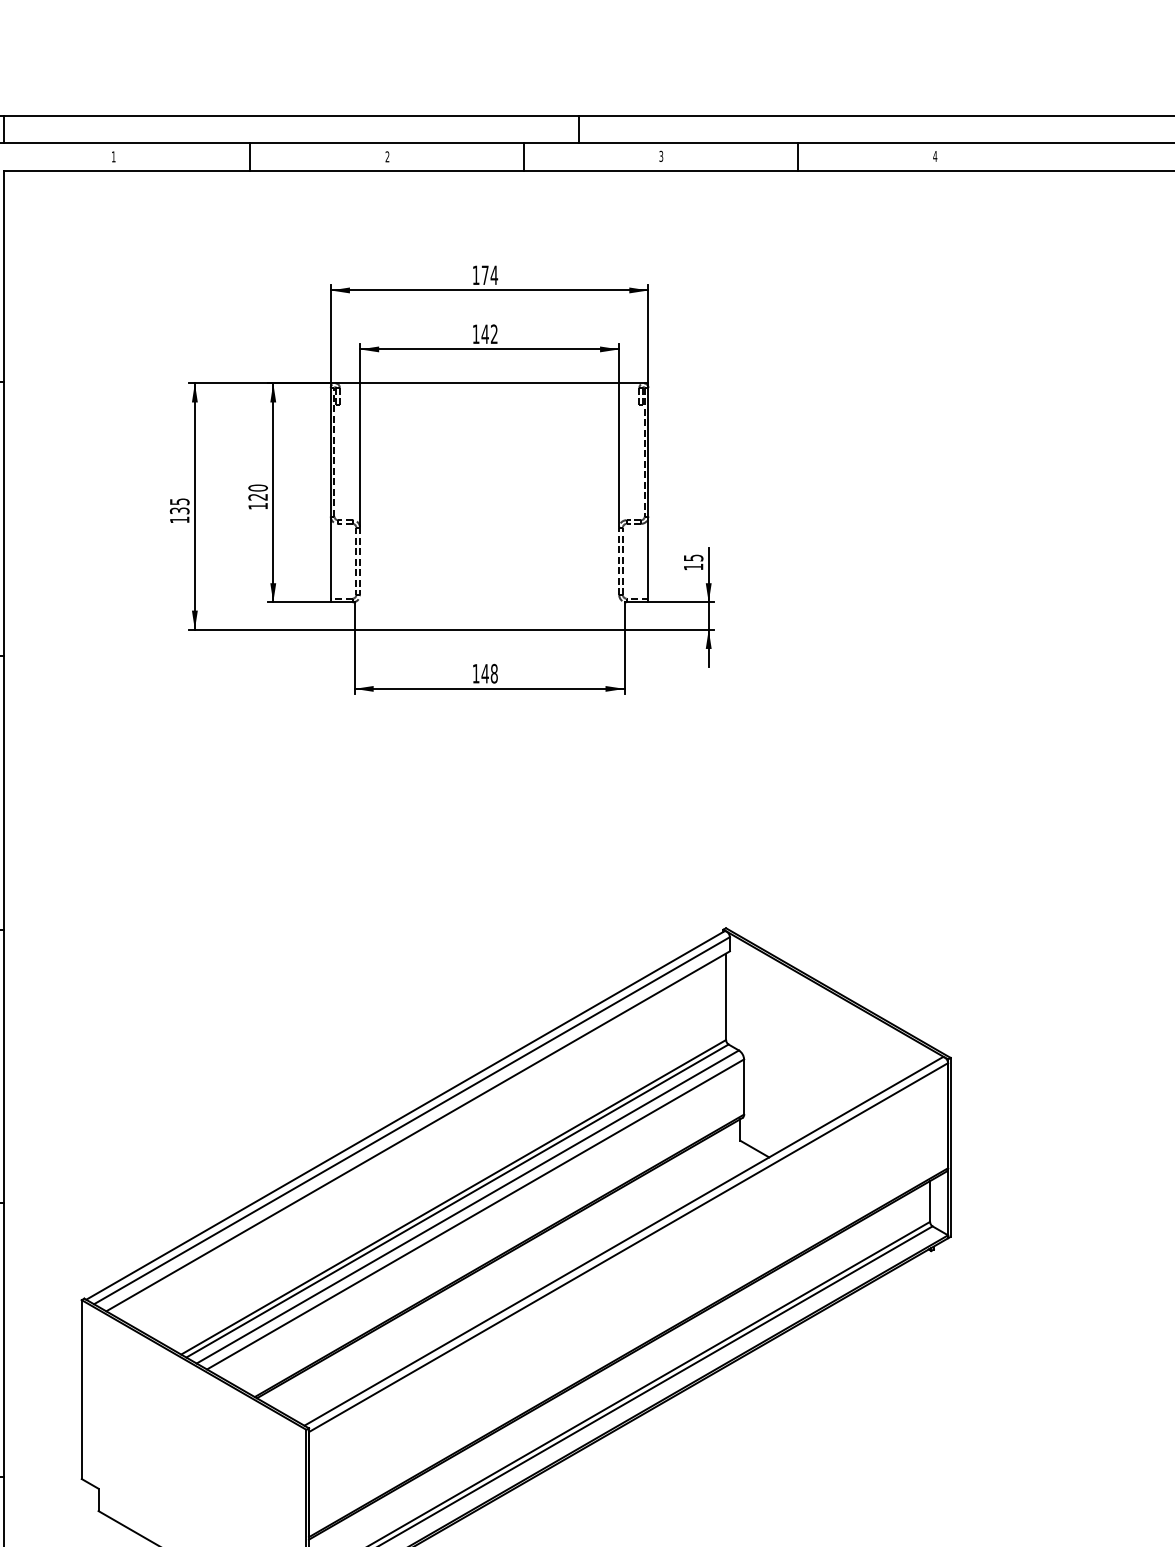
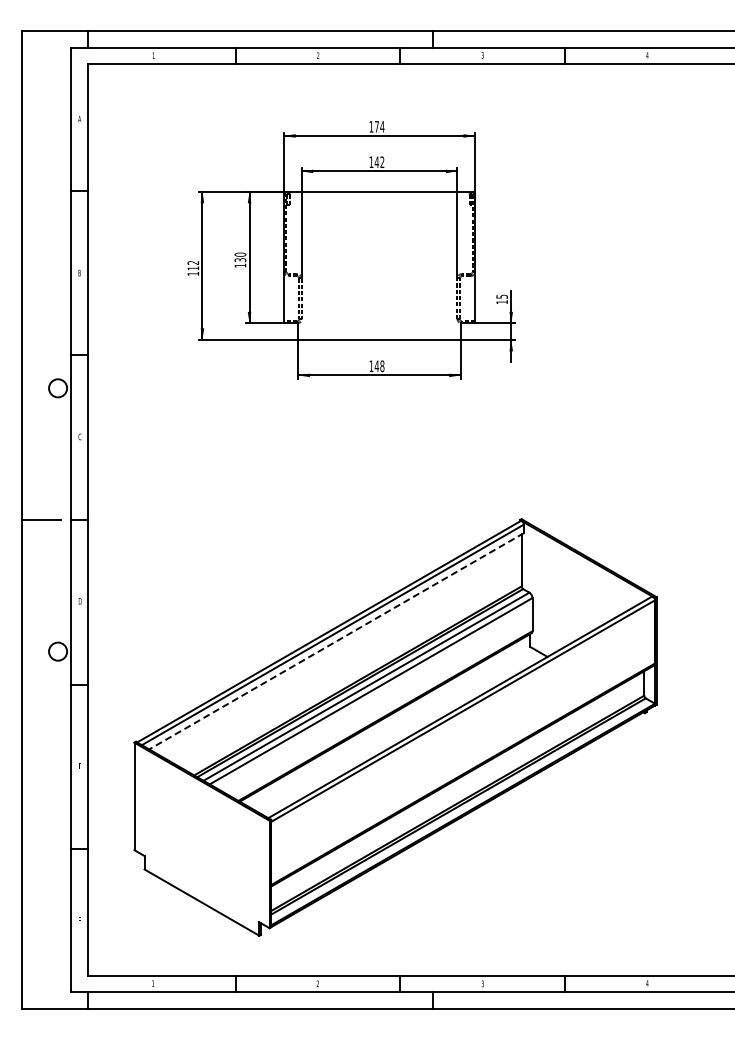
text: (258, 497) -> (240, 260), 120 -> 130
text: (179, 506) -> (193, 265), 135 -> 112
line: (417, 1131) -> (336, 641), solid -> dashed

